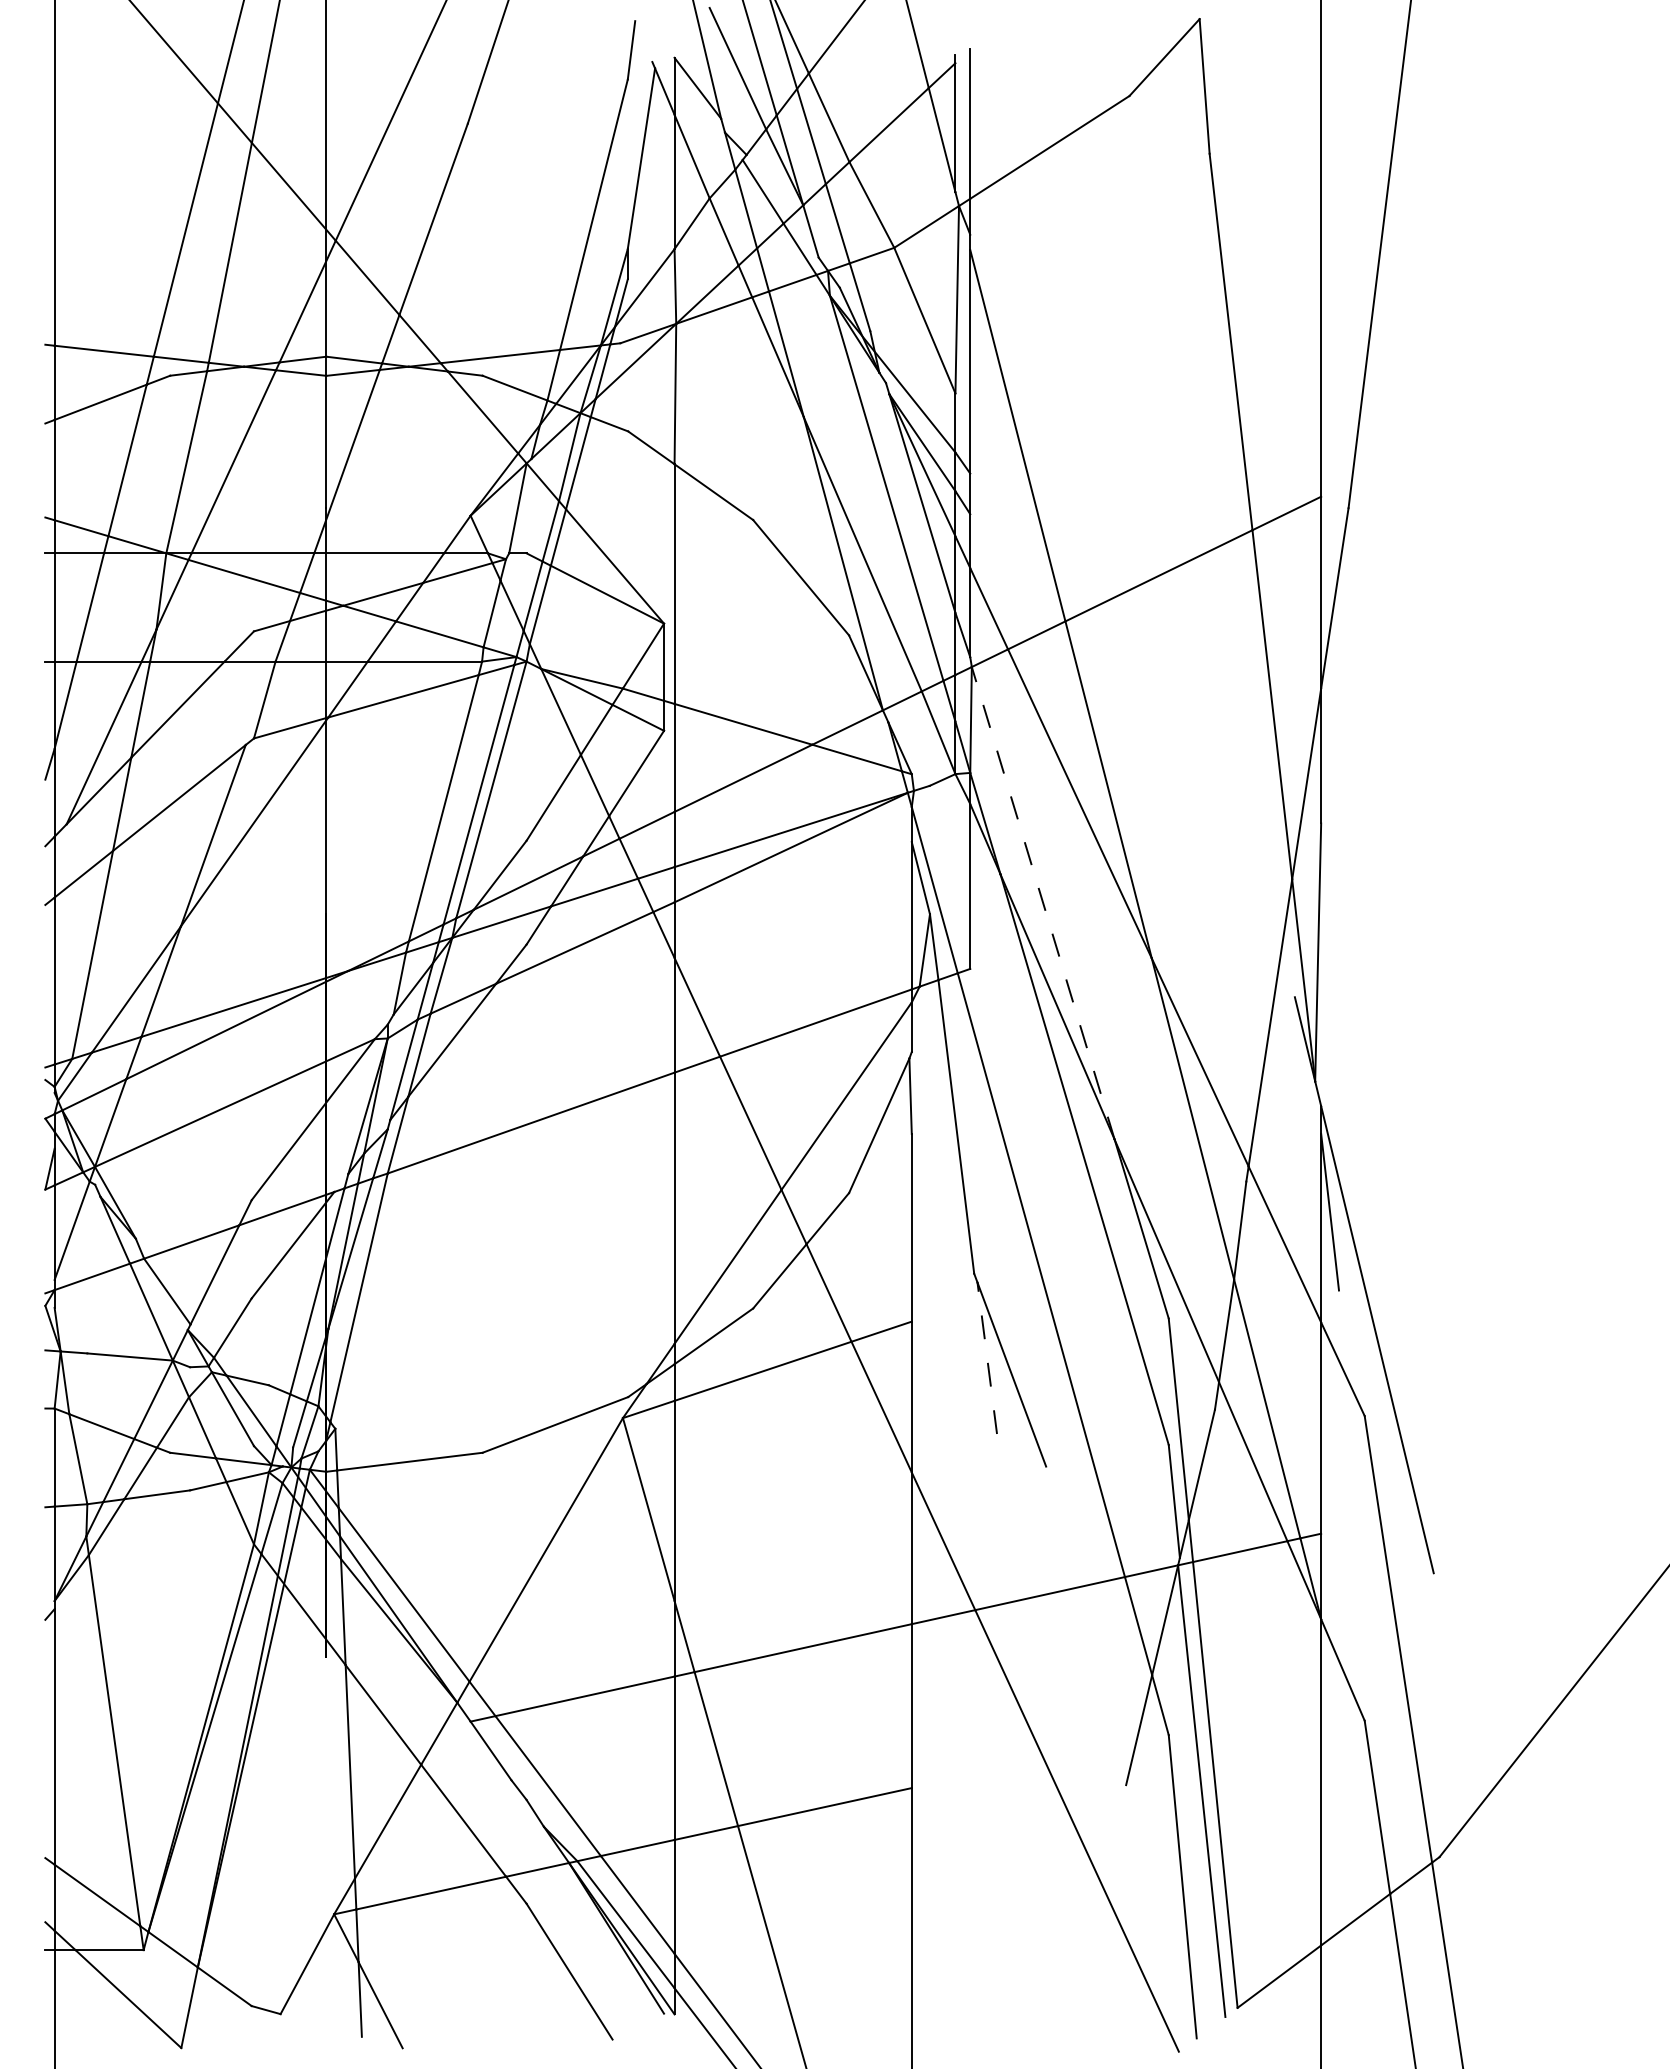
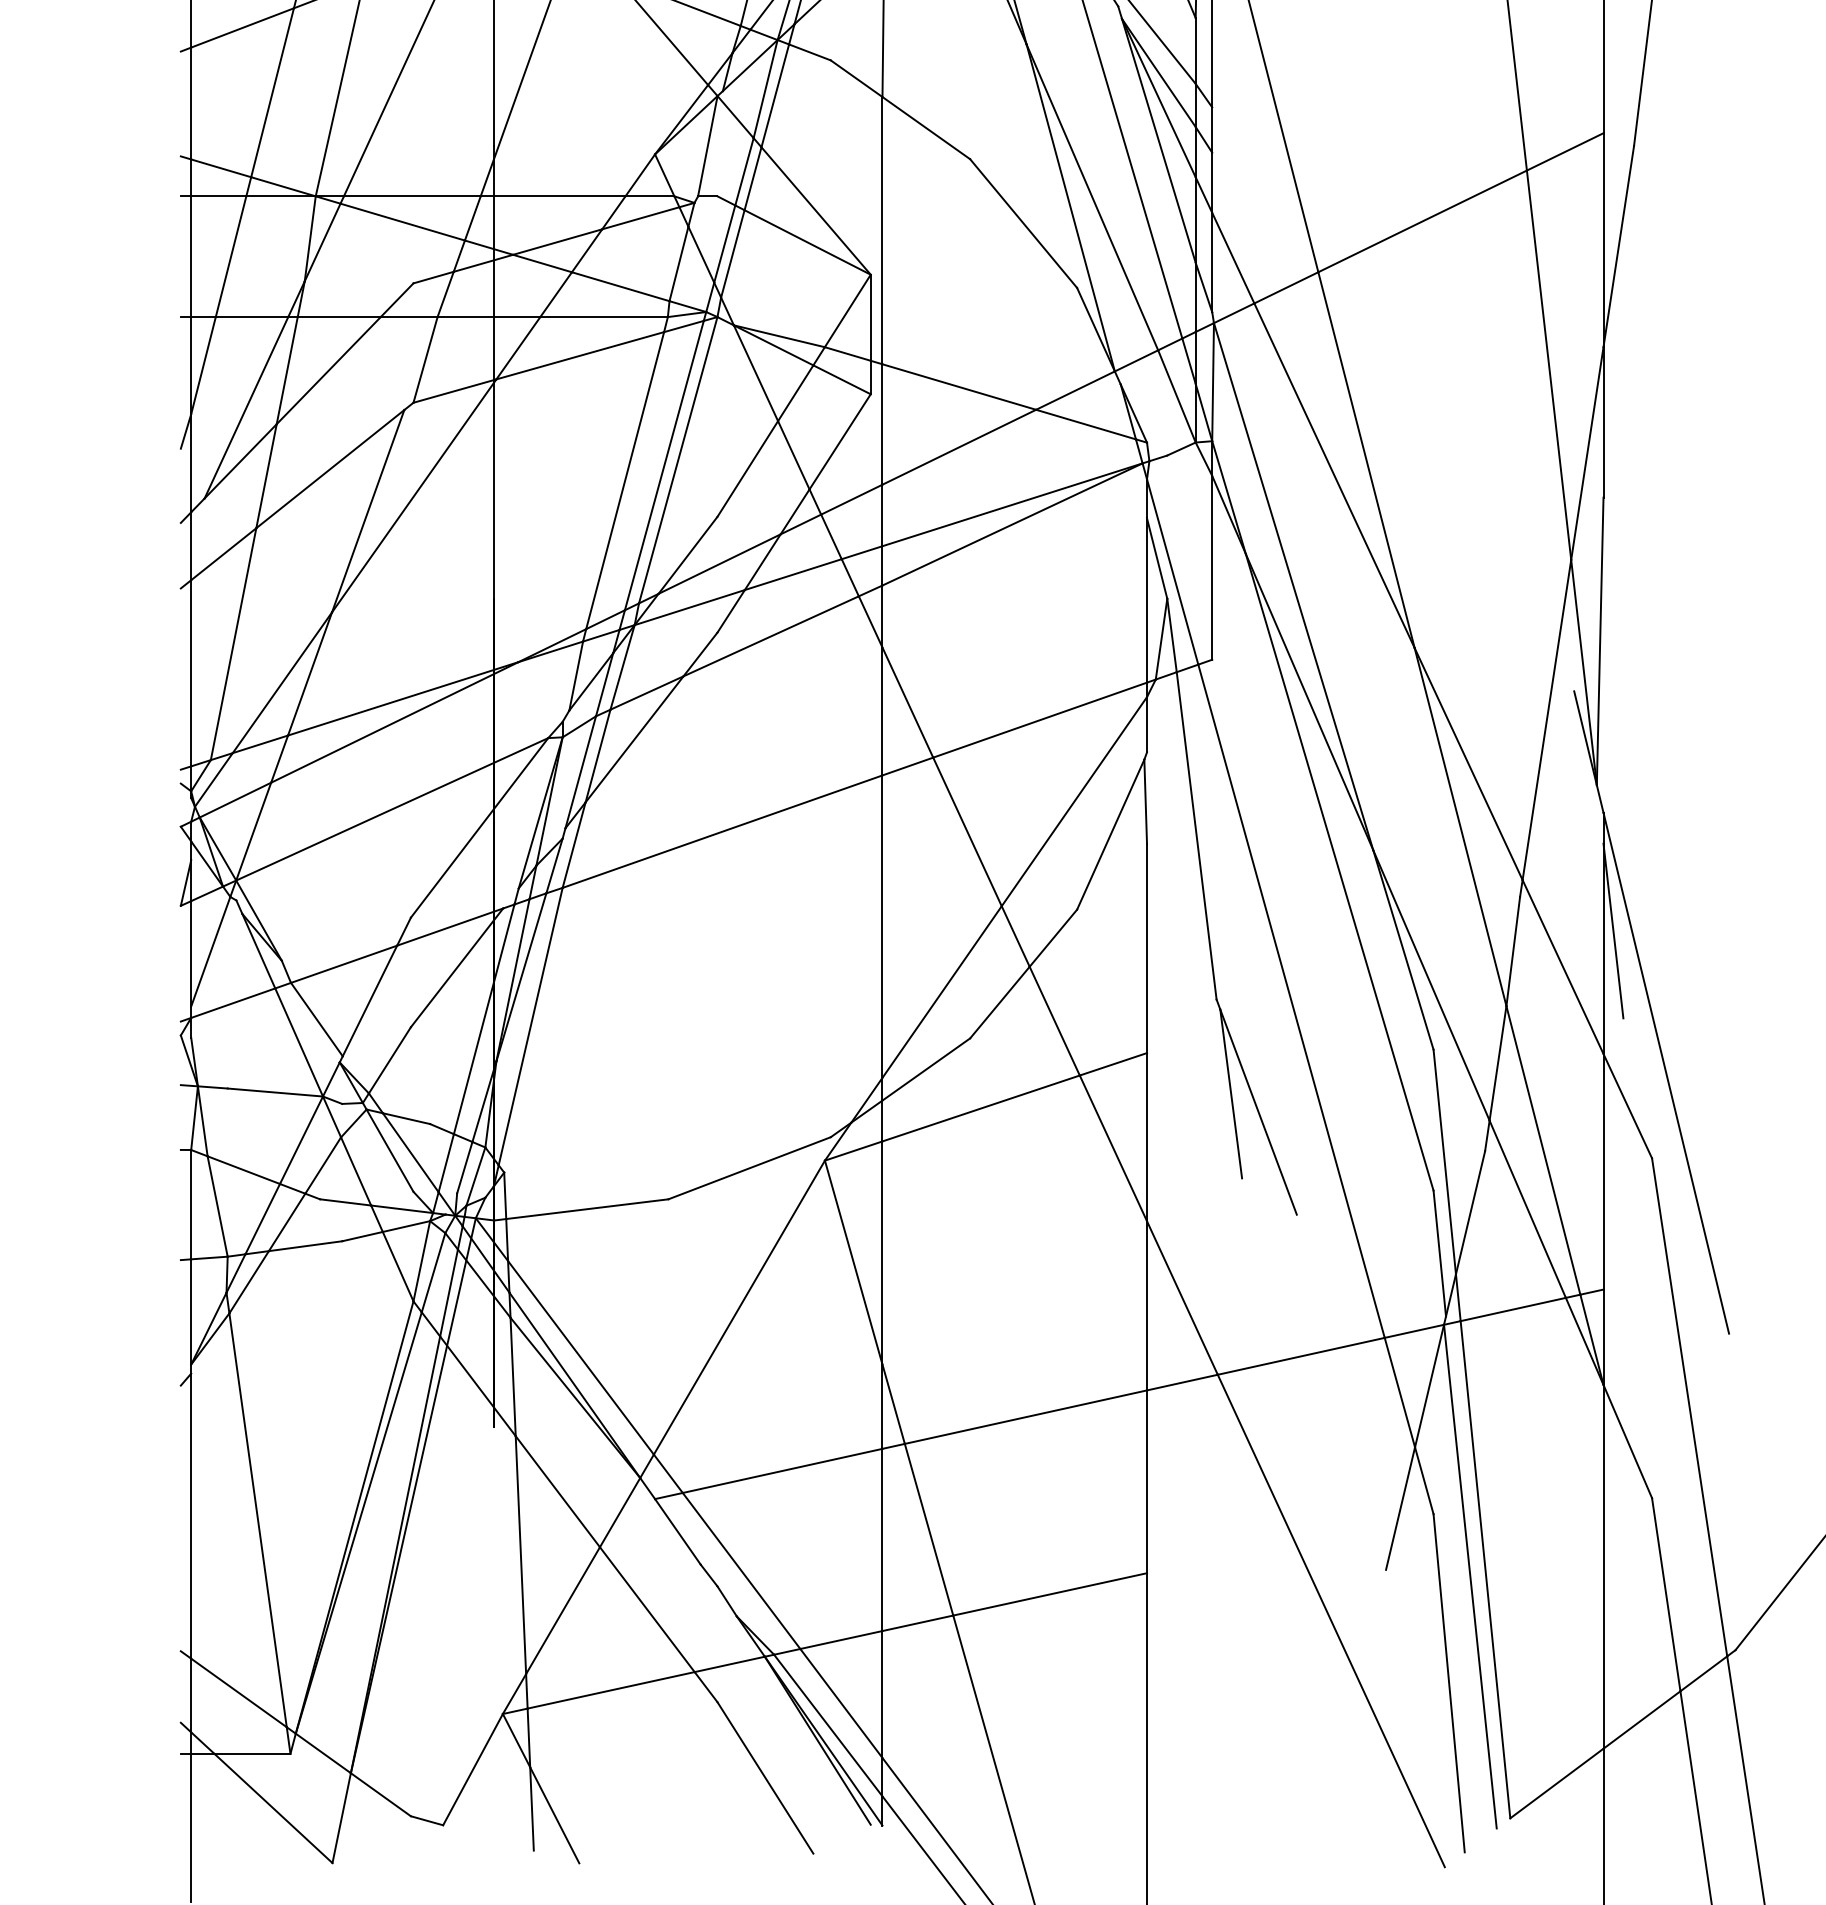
line: (1043, 903) -> (1293, 586), dashed -> solid
line: (987, 1357) -> (1231, 1093), dashed -> solid

